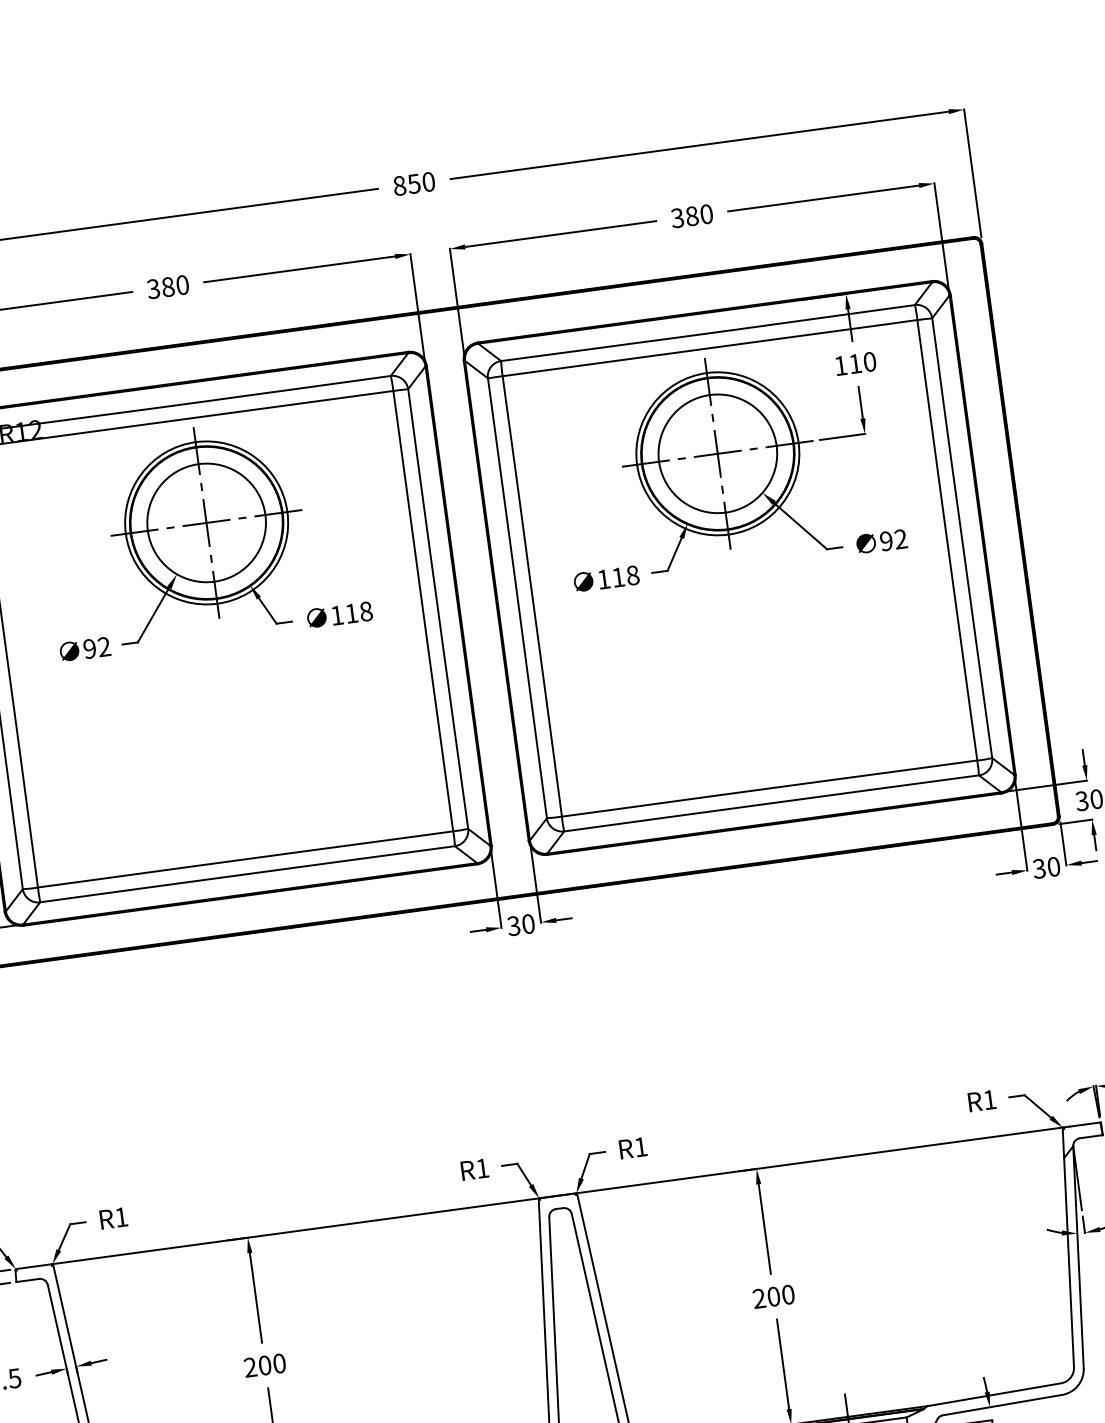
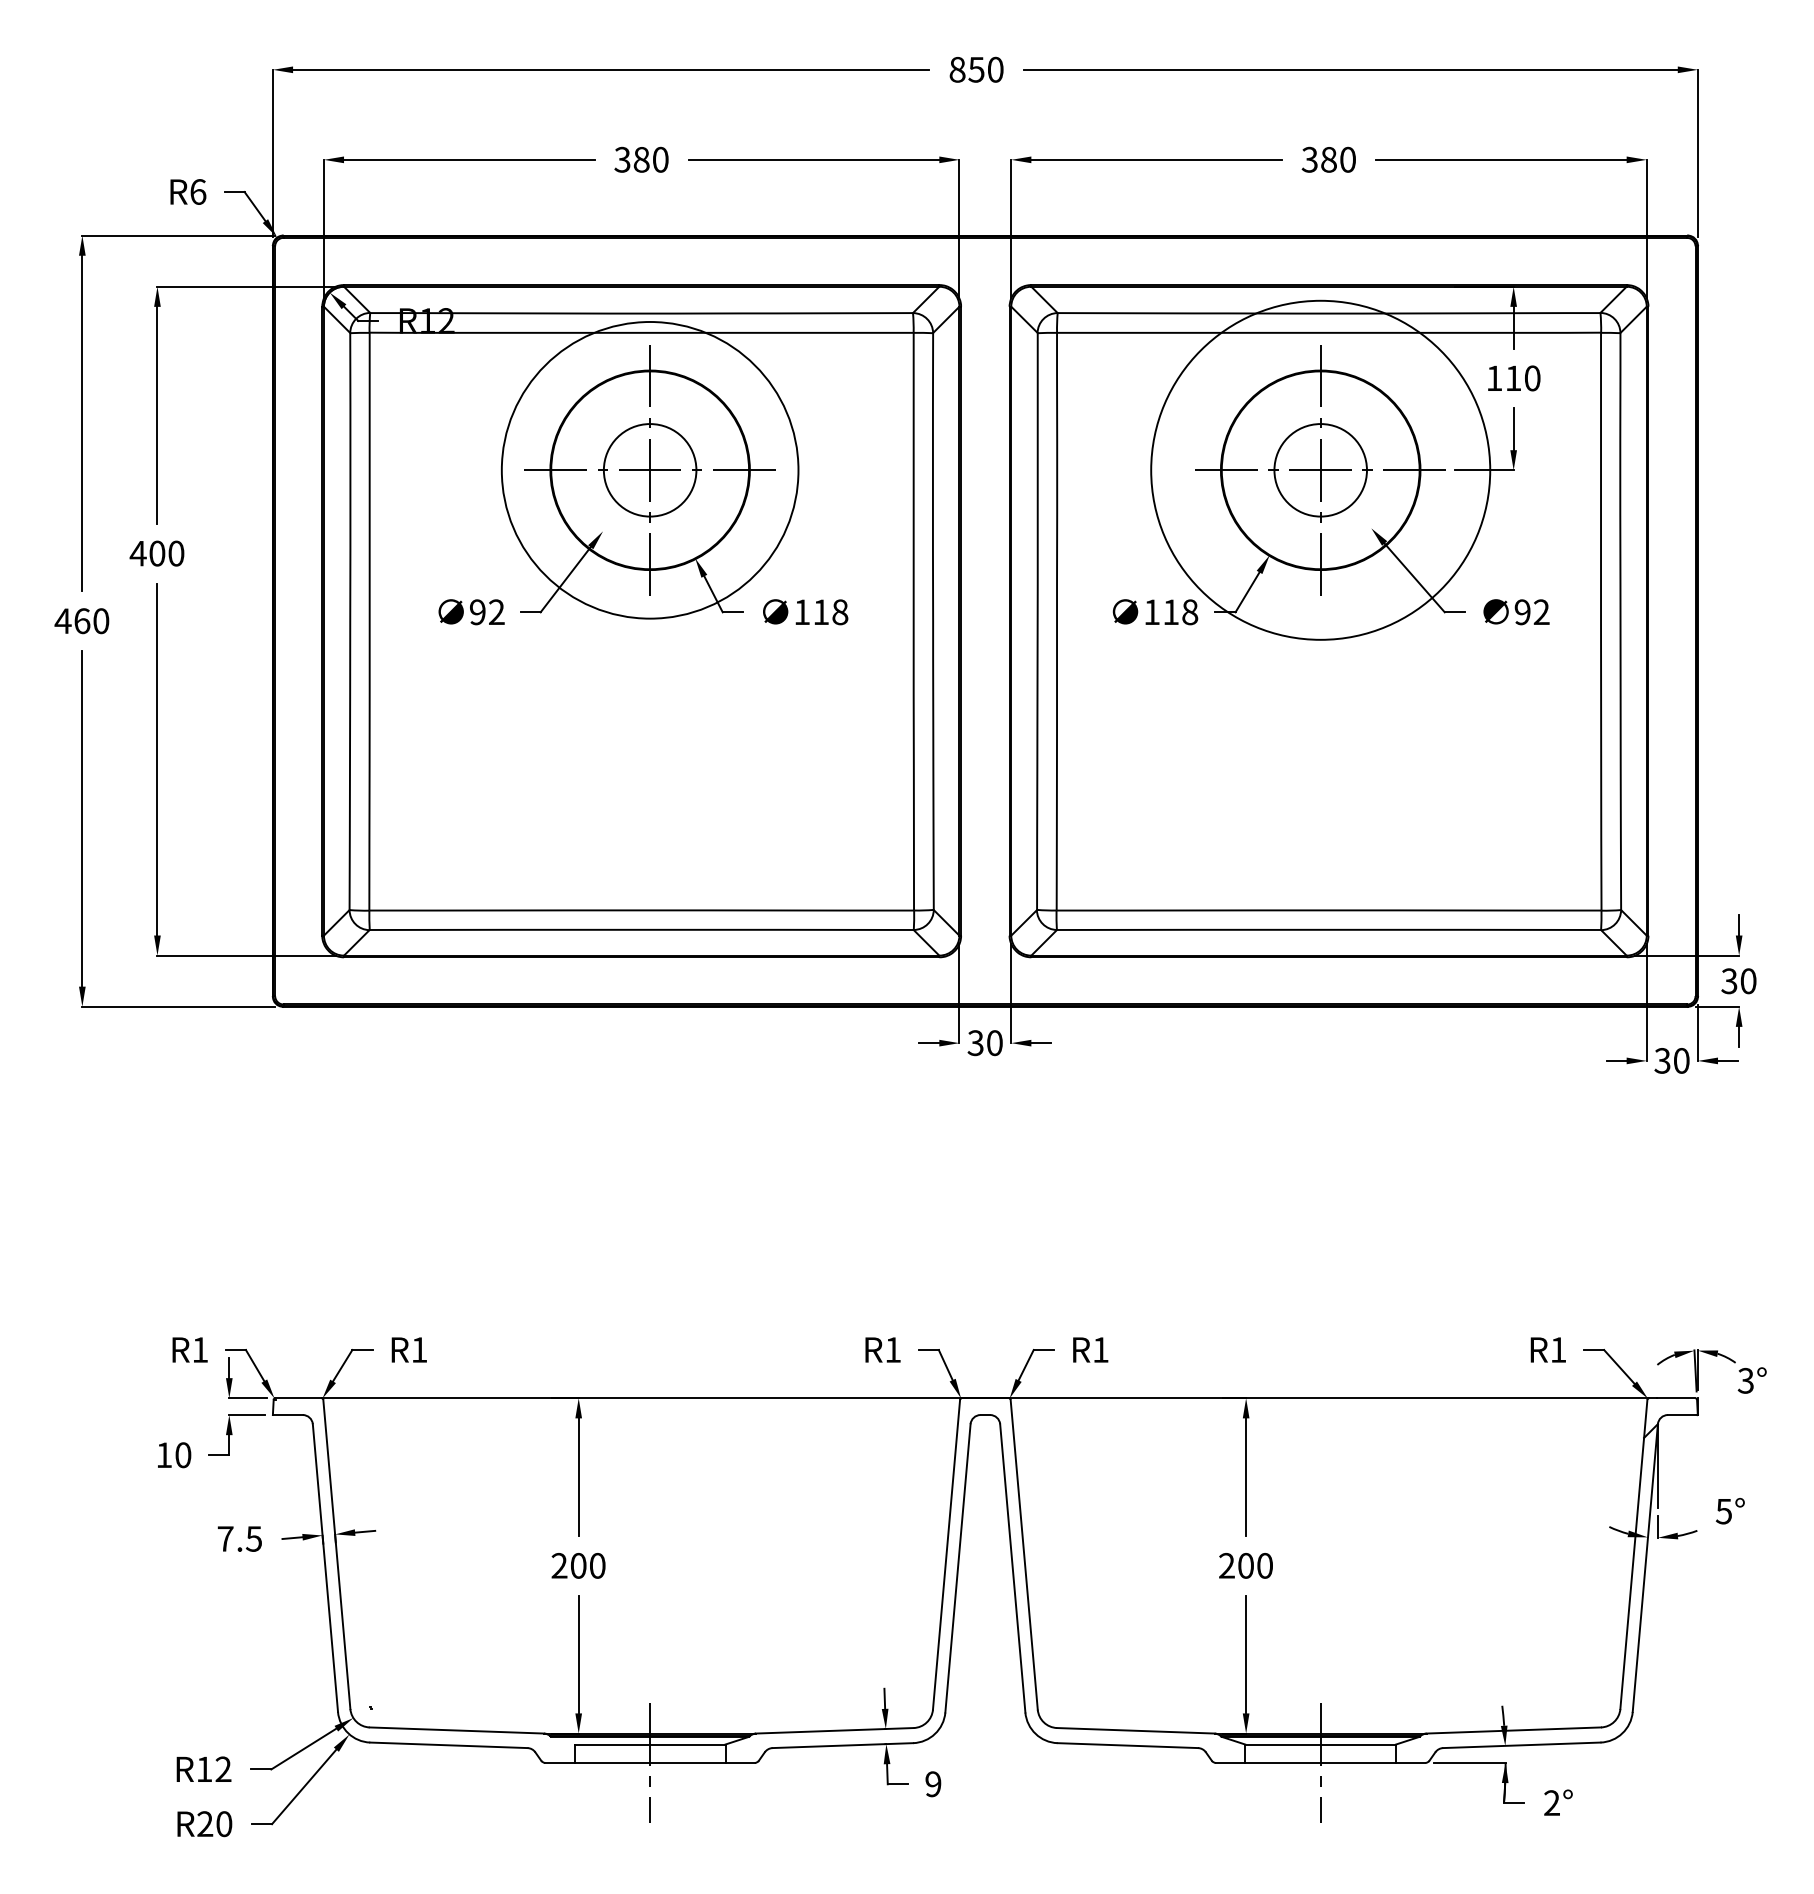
circle: (717, 453) -> (1320, 470), size x0.6
circle: (717, 453) -> (1320, 470), size x1.6
circle: (206, 523) -> (650, 470), size x0.6
circle: (206, 523) -> (650, 470), size x1.4

